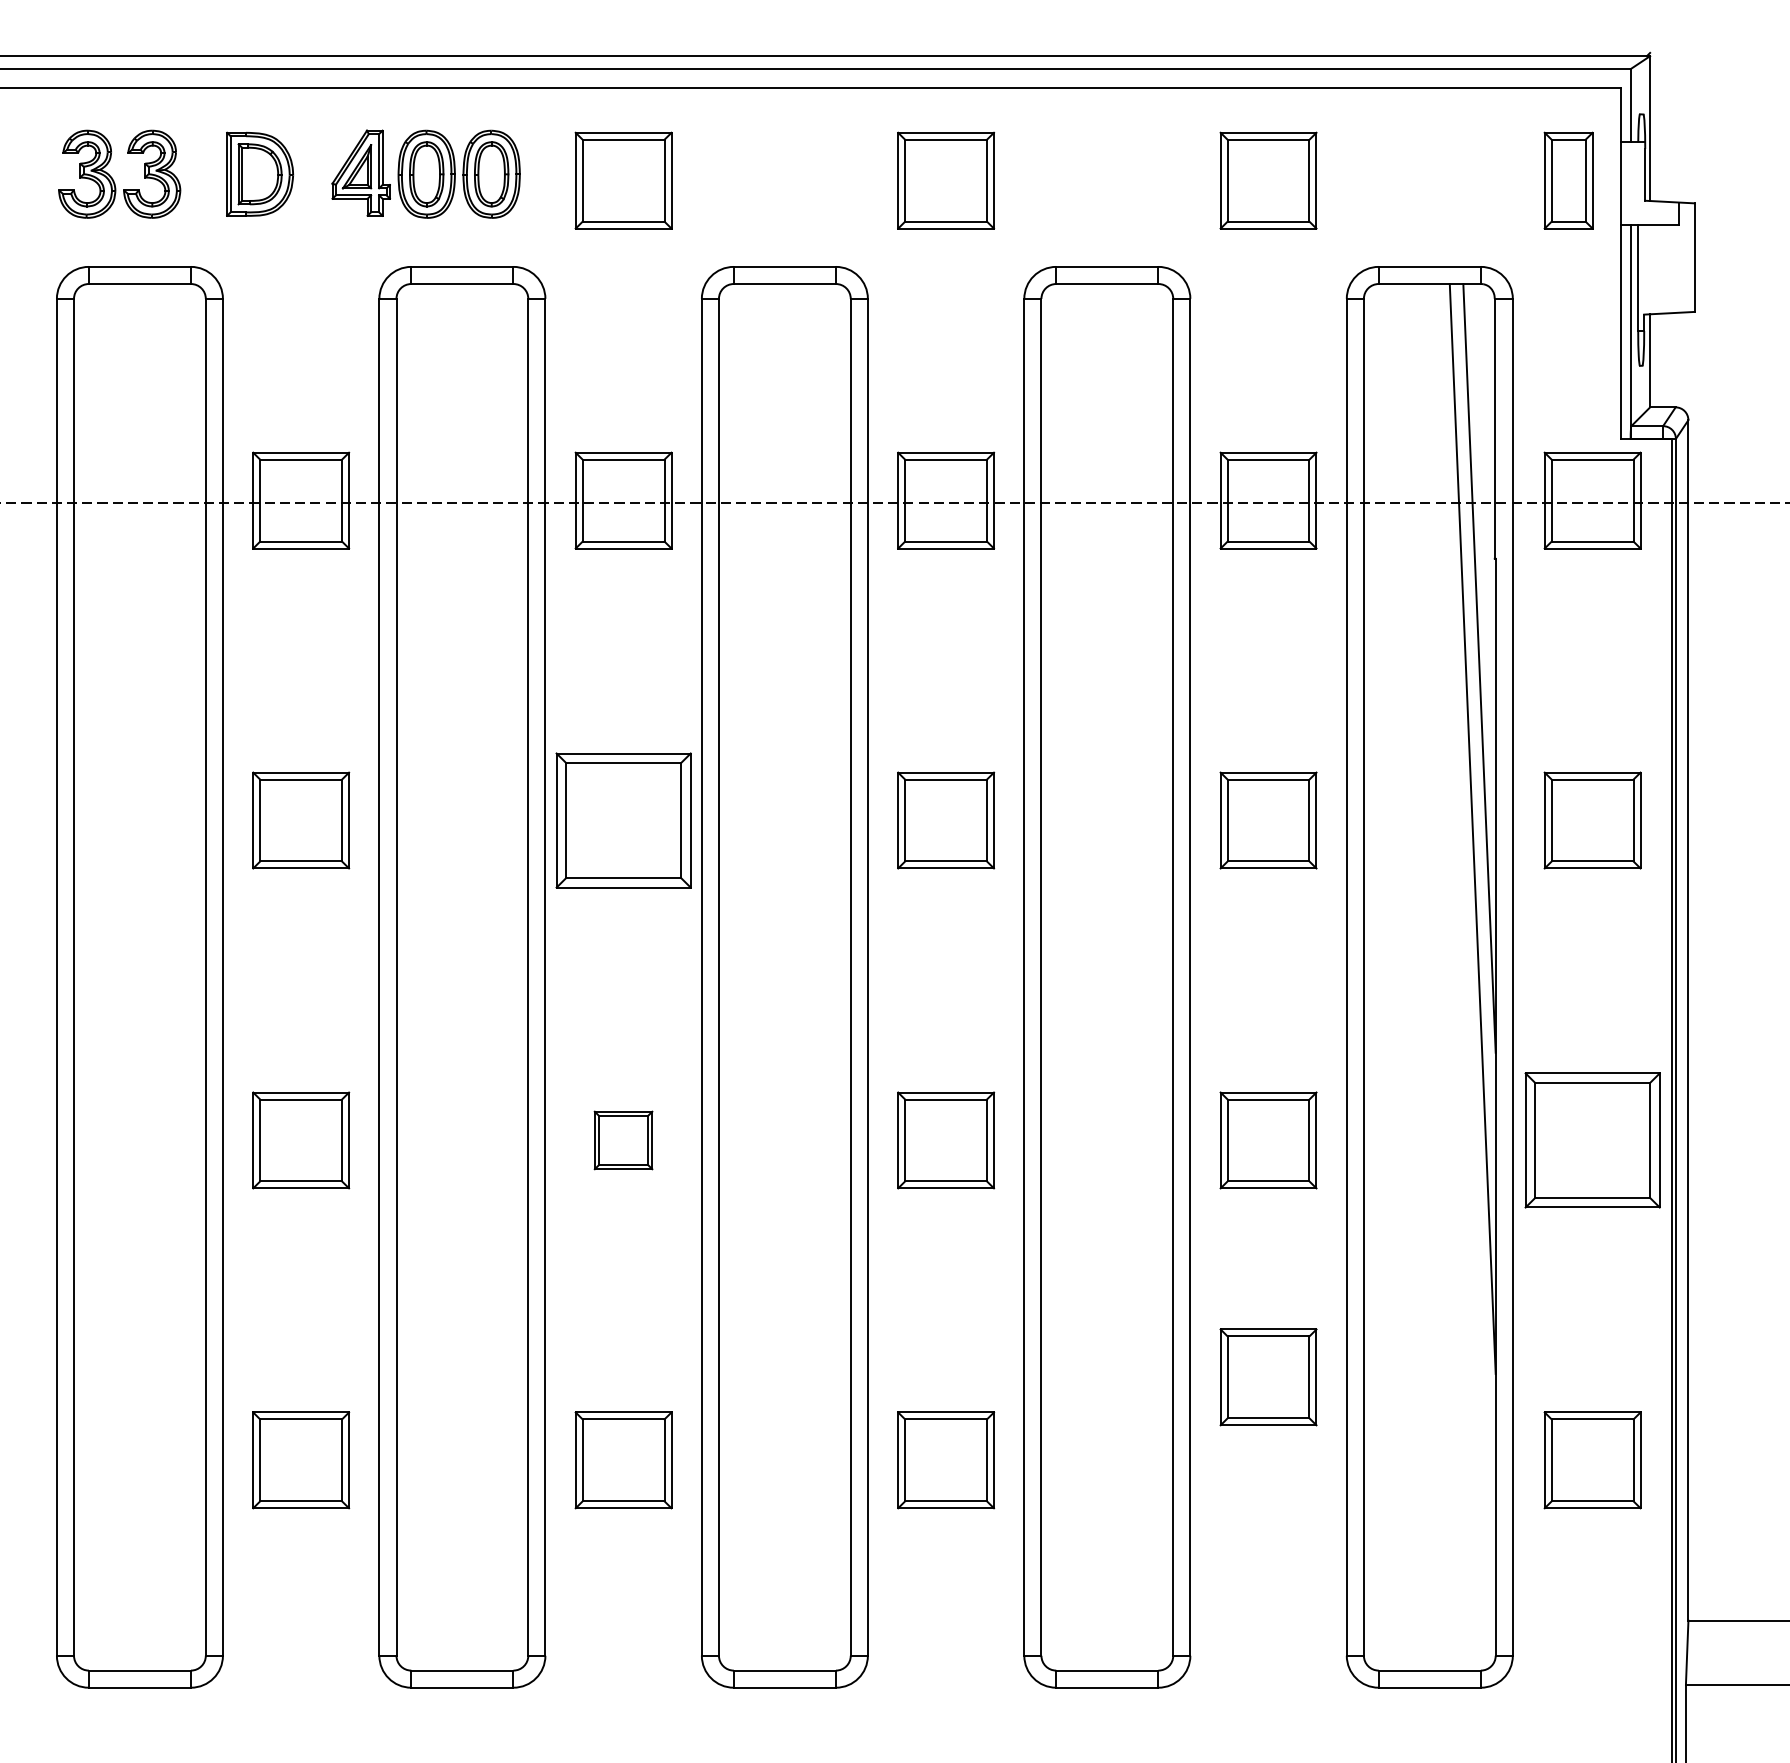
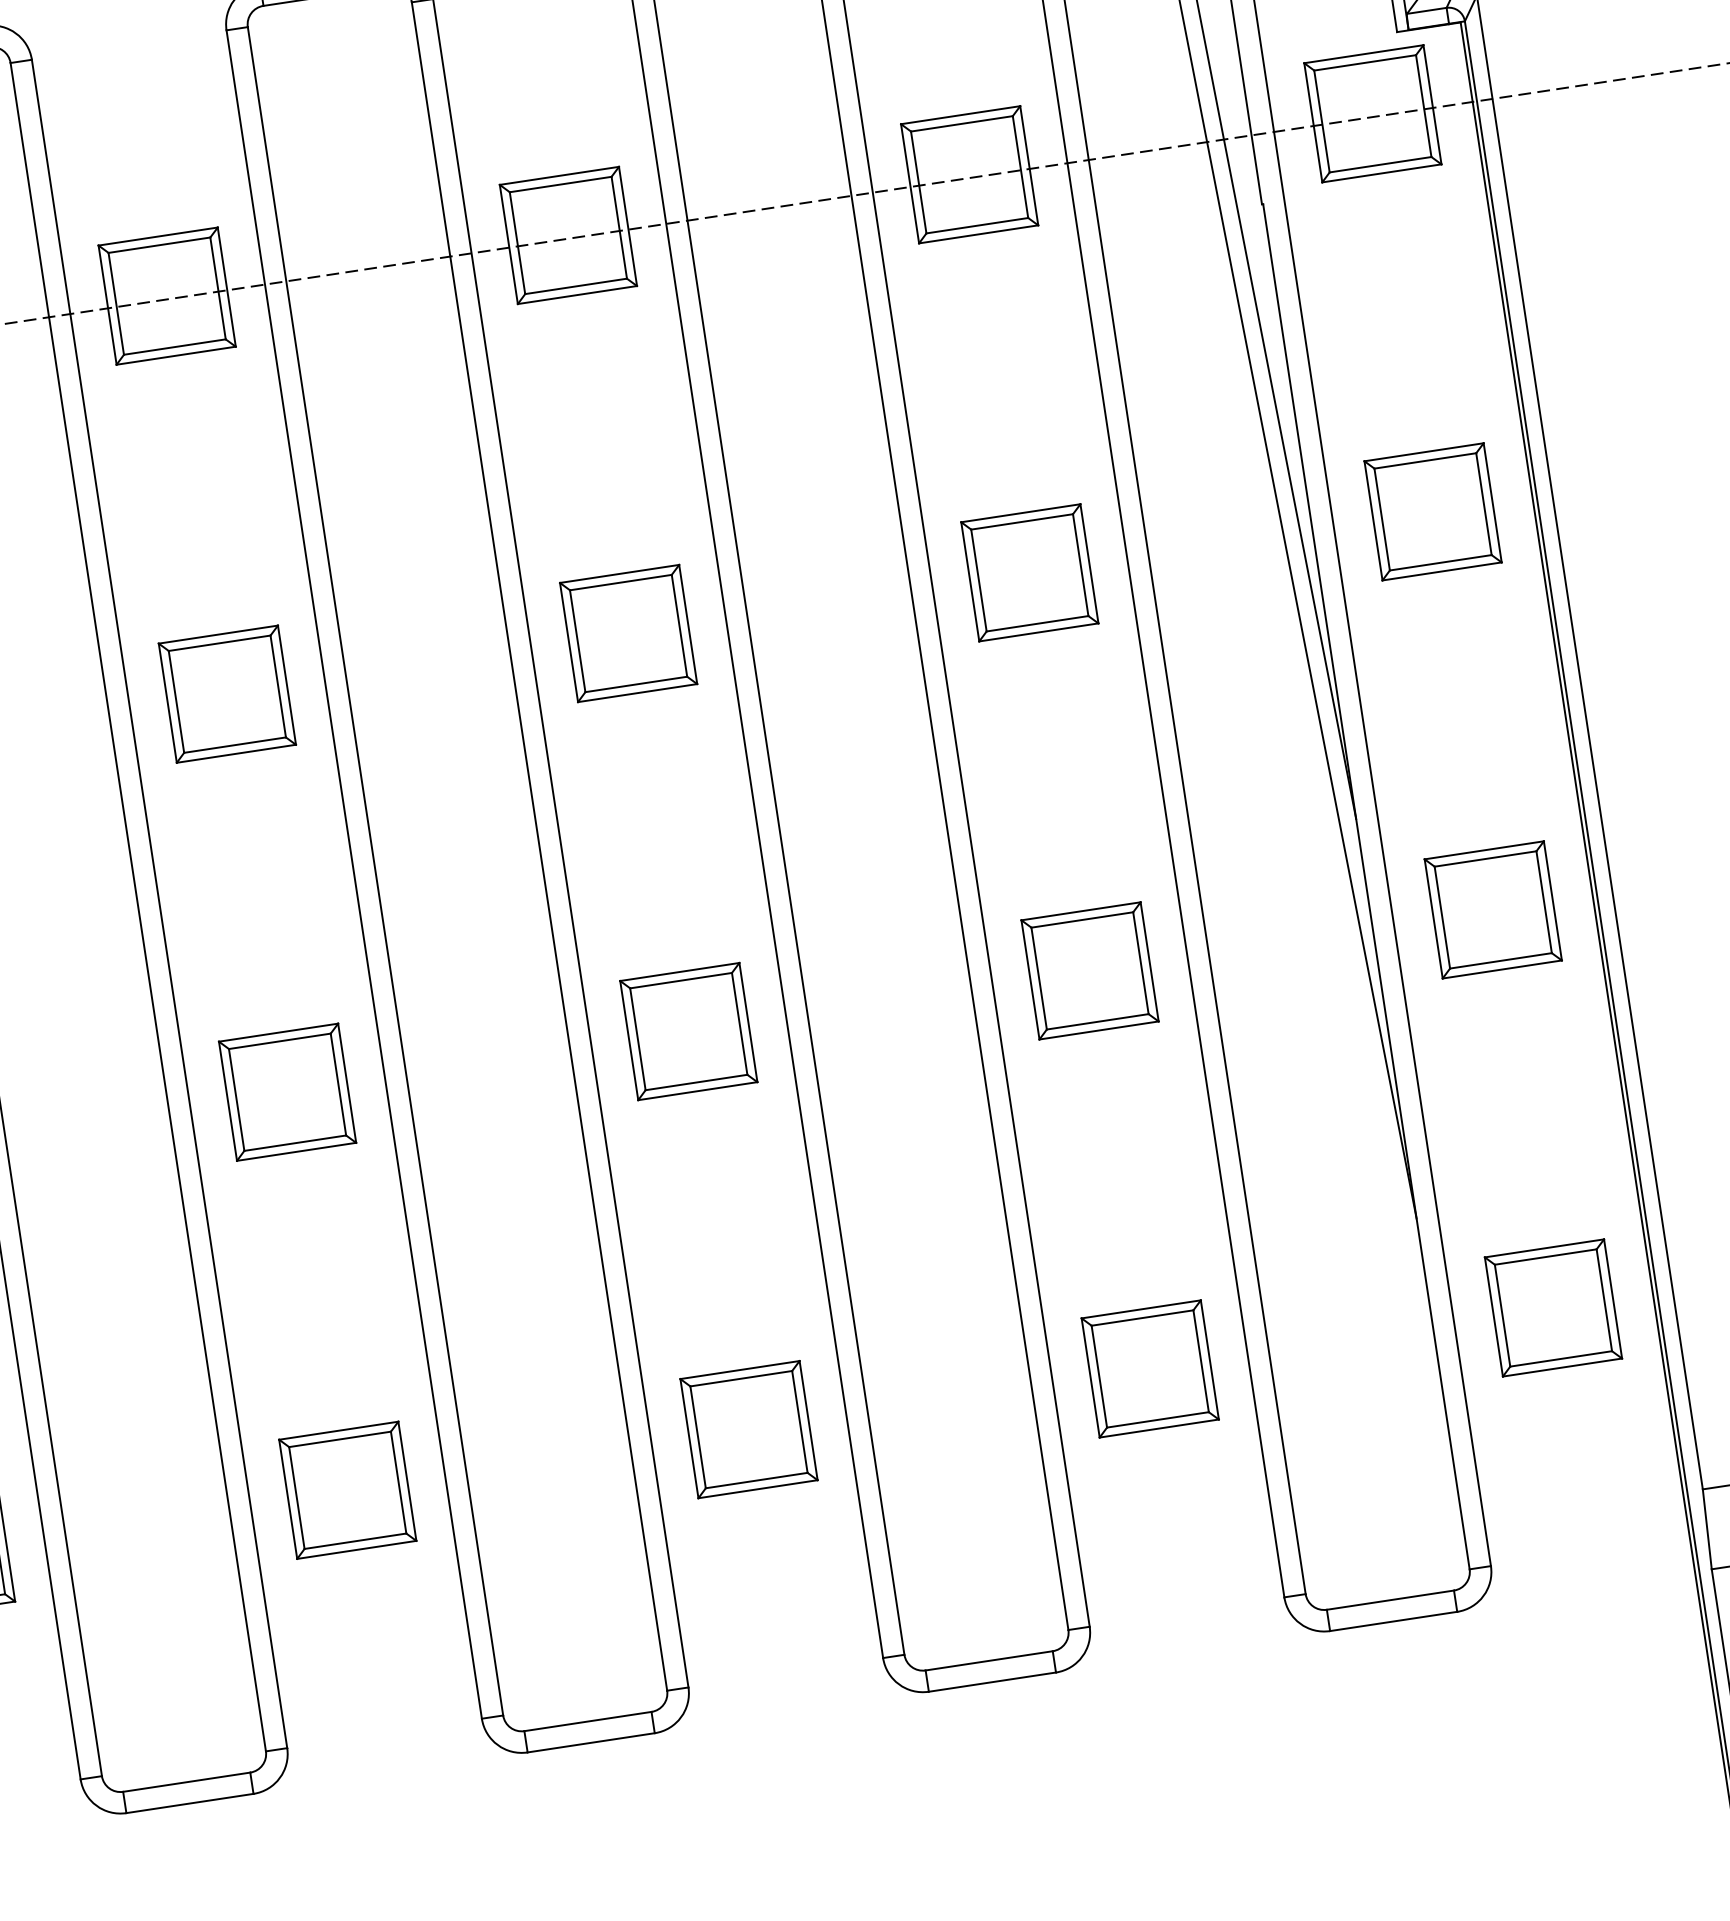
part: (623, 820) -> (227, 694), size x0.71
part: (623, 1140) -> (287, 1092), size x1.67
part: (1592, 1140) -> (1493, 909), size x0.71
part: (1268, 1377) -> (1150, 1369), moved

